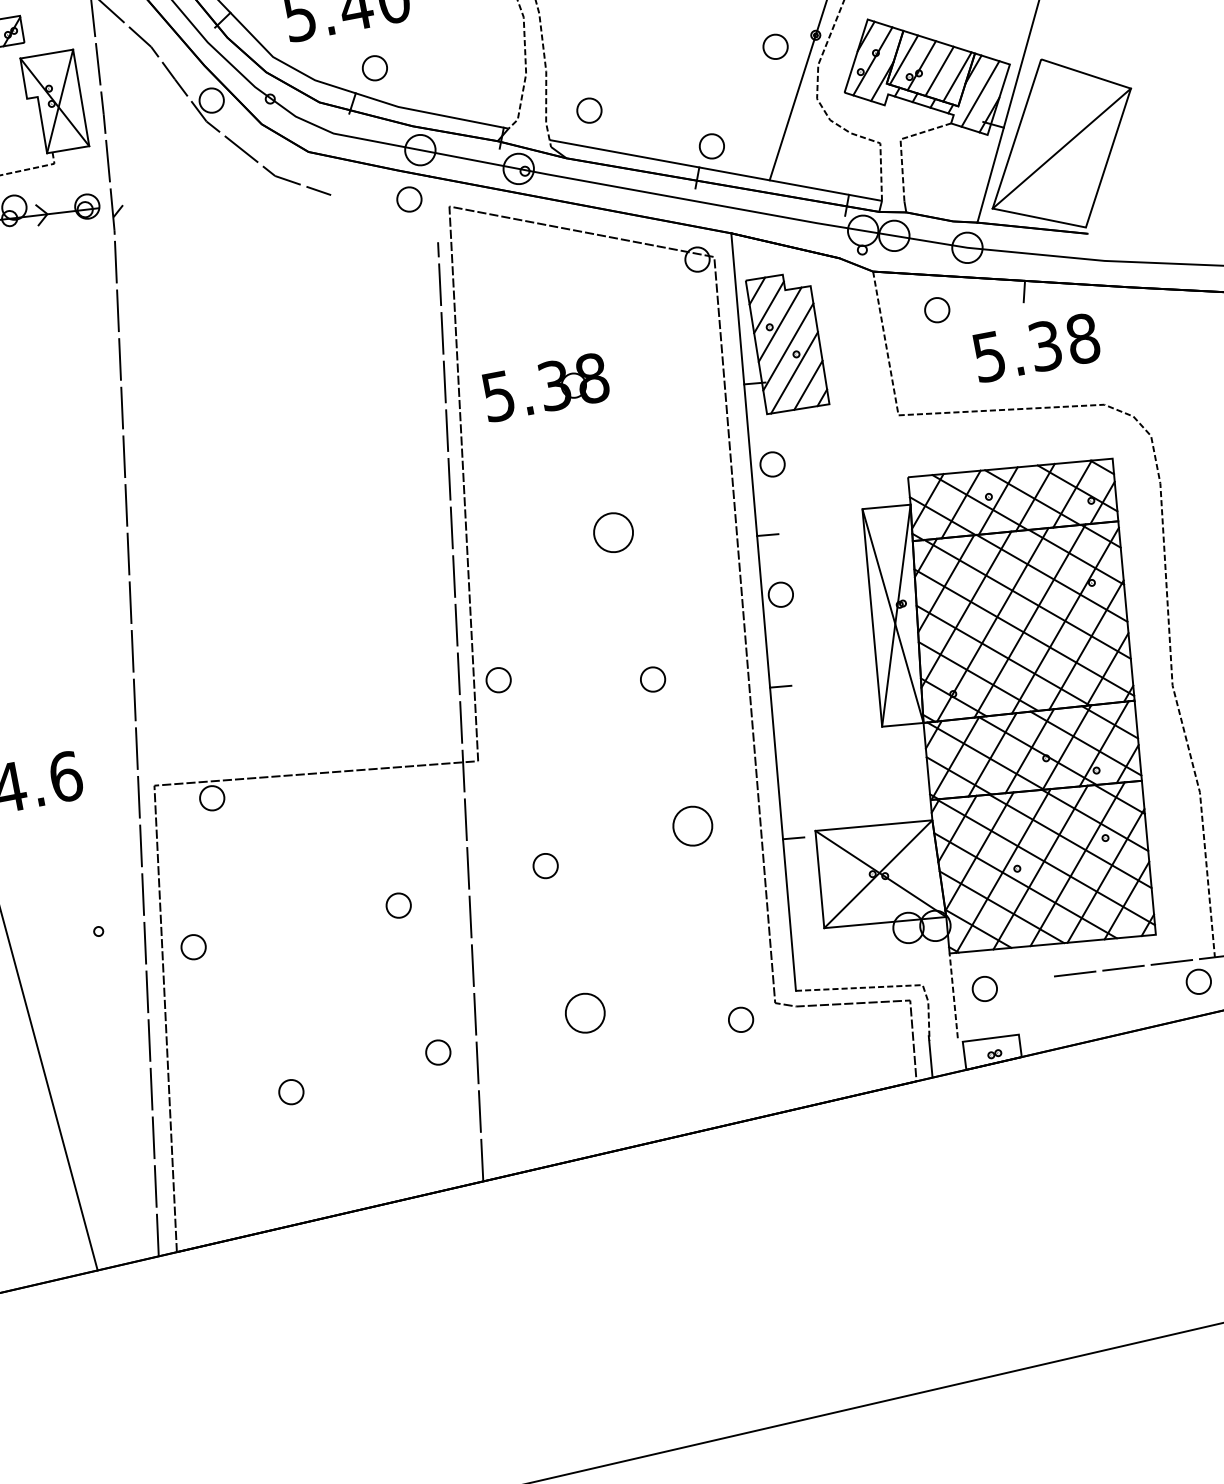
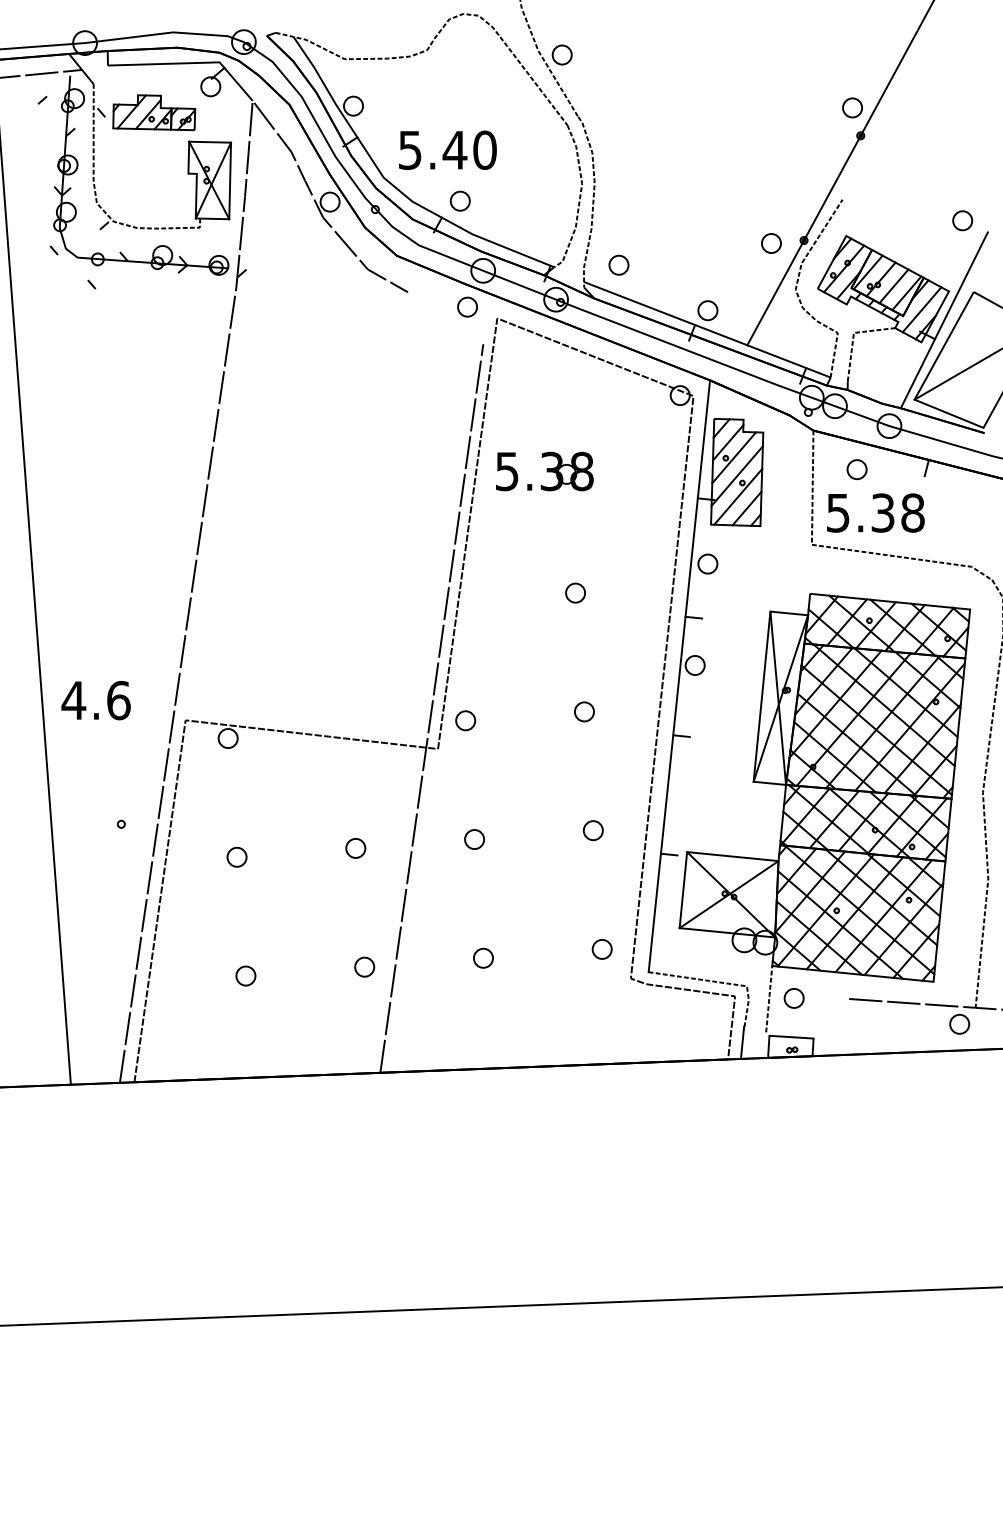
text: (1035, 347) -> (875, 512), moved
part: (613, 531) -> (575, 592), size x0.62
part: (498, 679) -> (465, 720), moved
part: (691, 826) -> (592, 830), size x0.62
part: (192, 946) -> (236, 856), moved
part: (585, 1011) -> (483, 957), size x0.62
part: (740, 1020) -> (601, 949), moved

